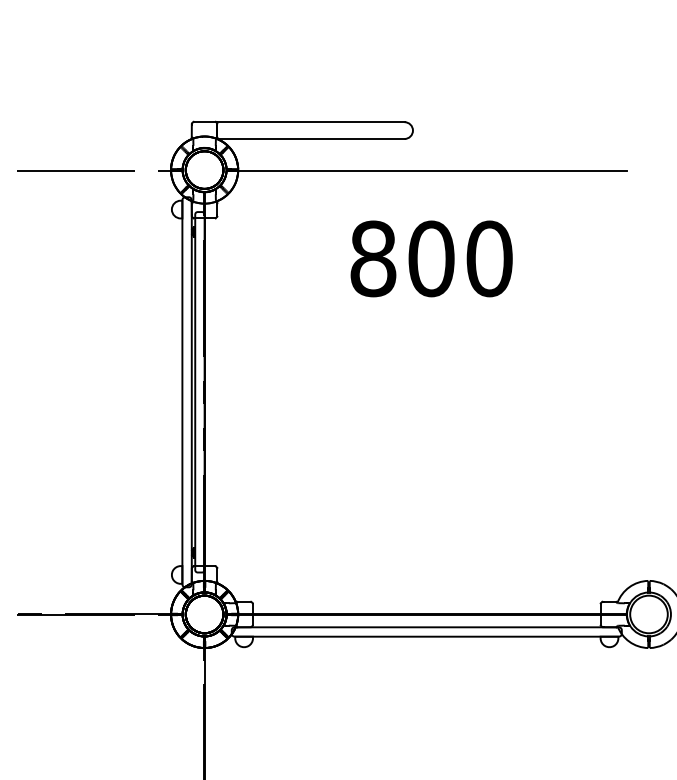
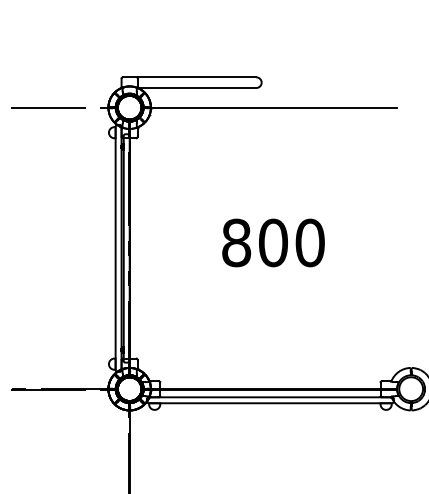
text: (431, 258) -> (273, 242), moved

